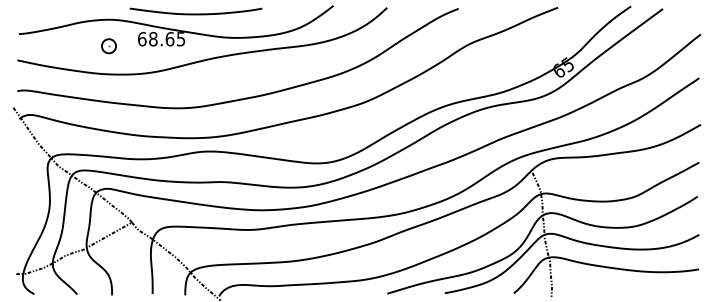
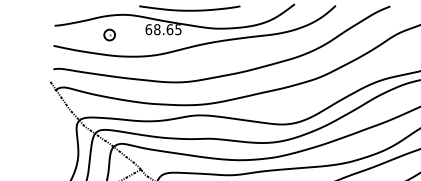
part: (108, 46) -> (109, 35), moved

